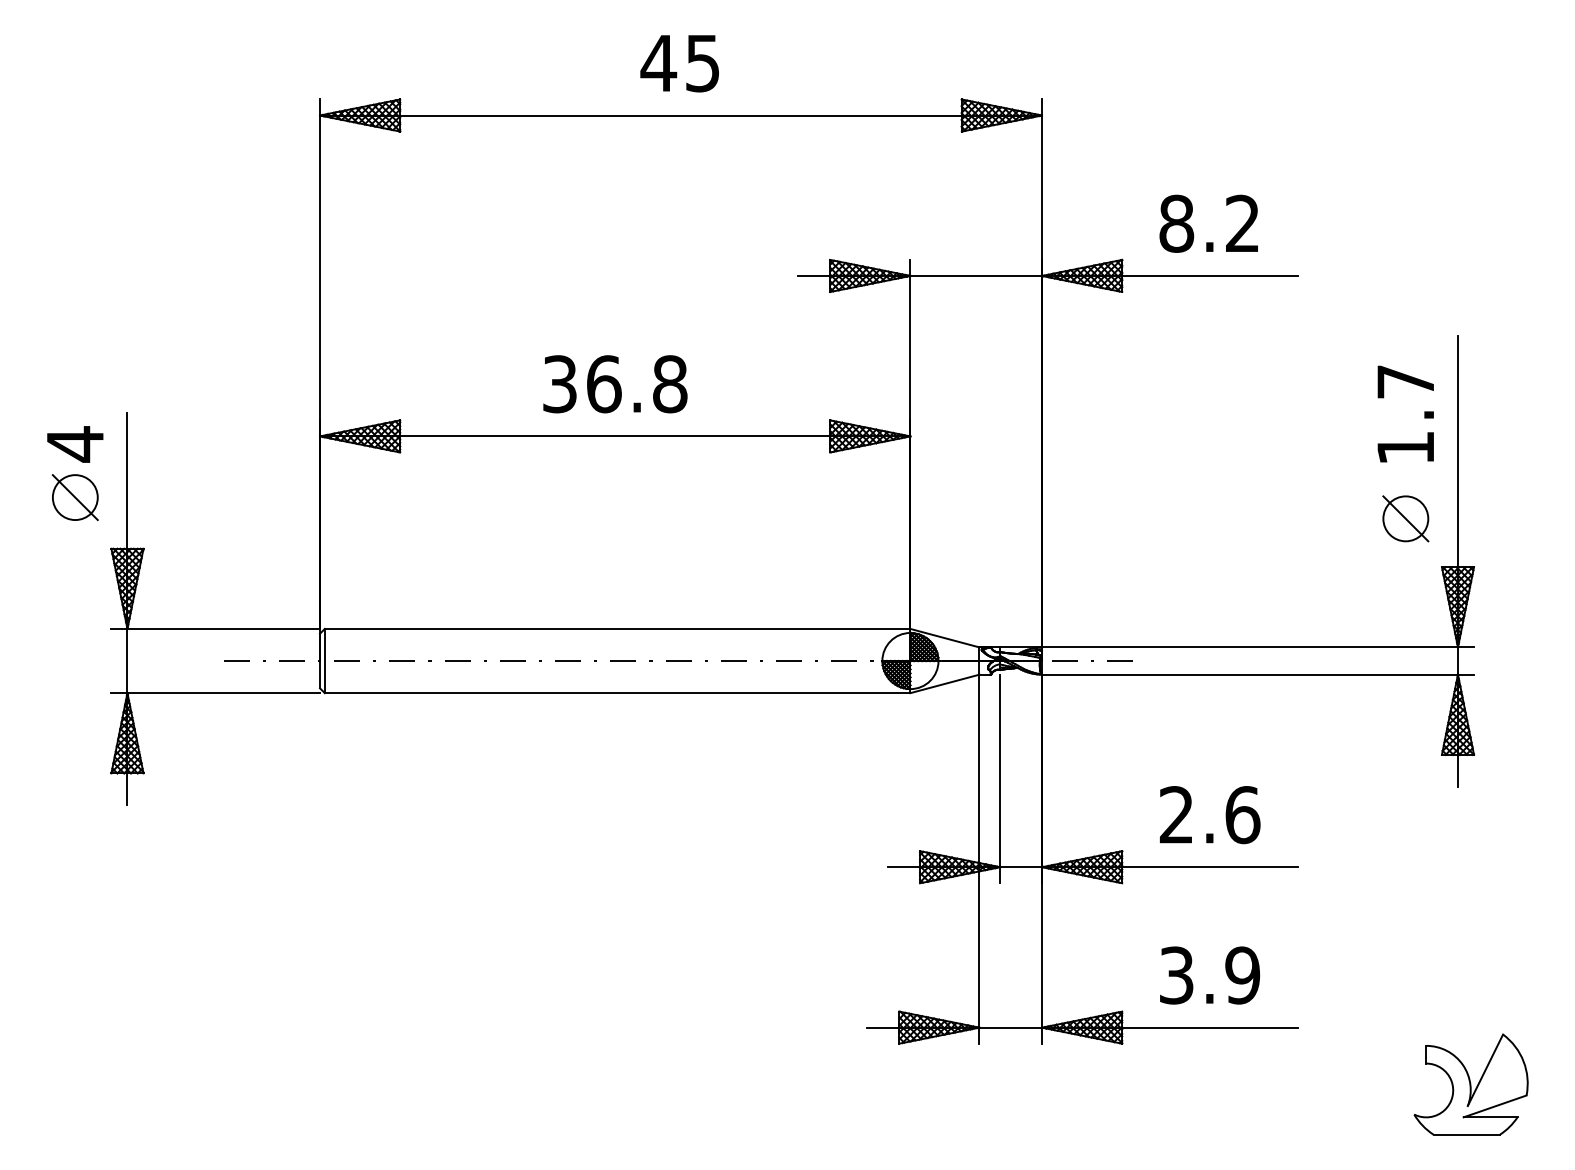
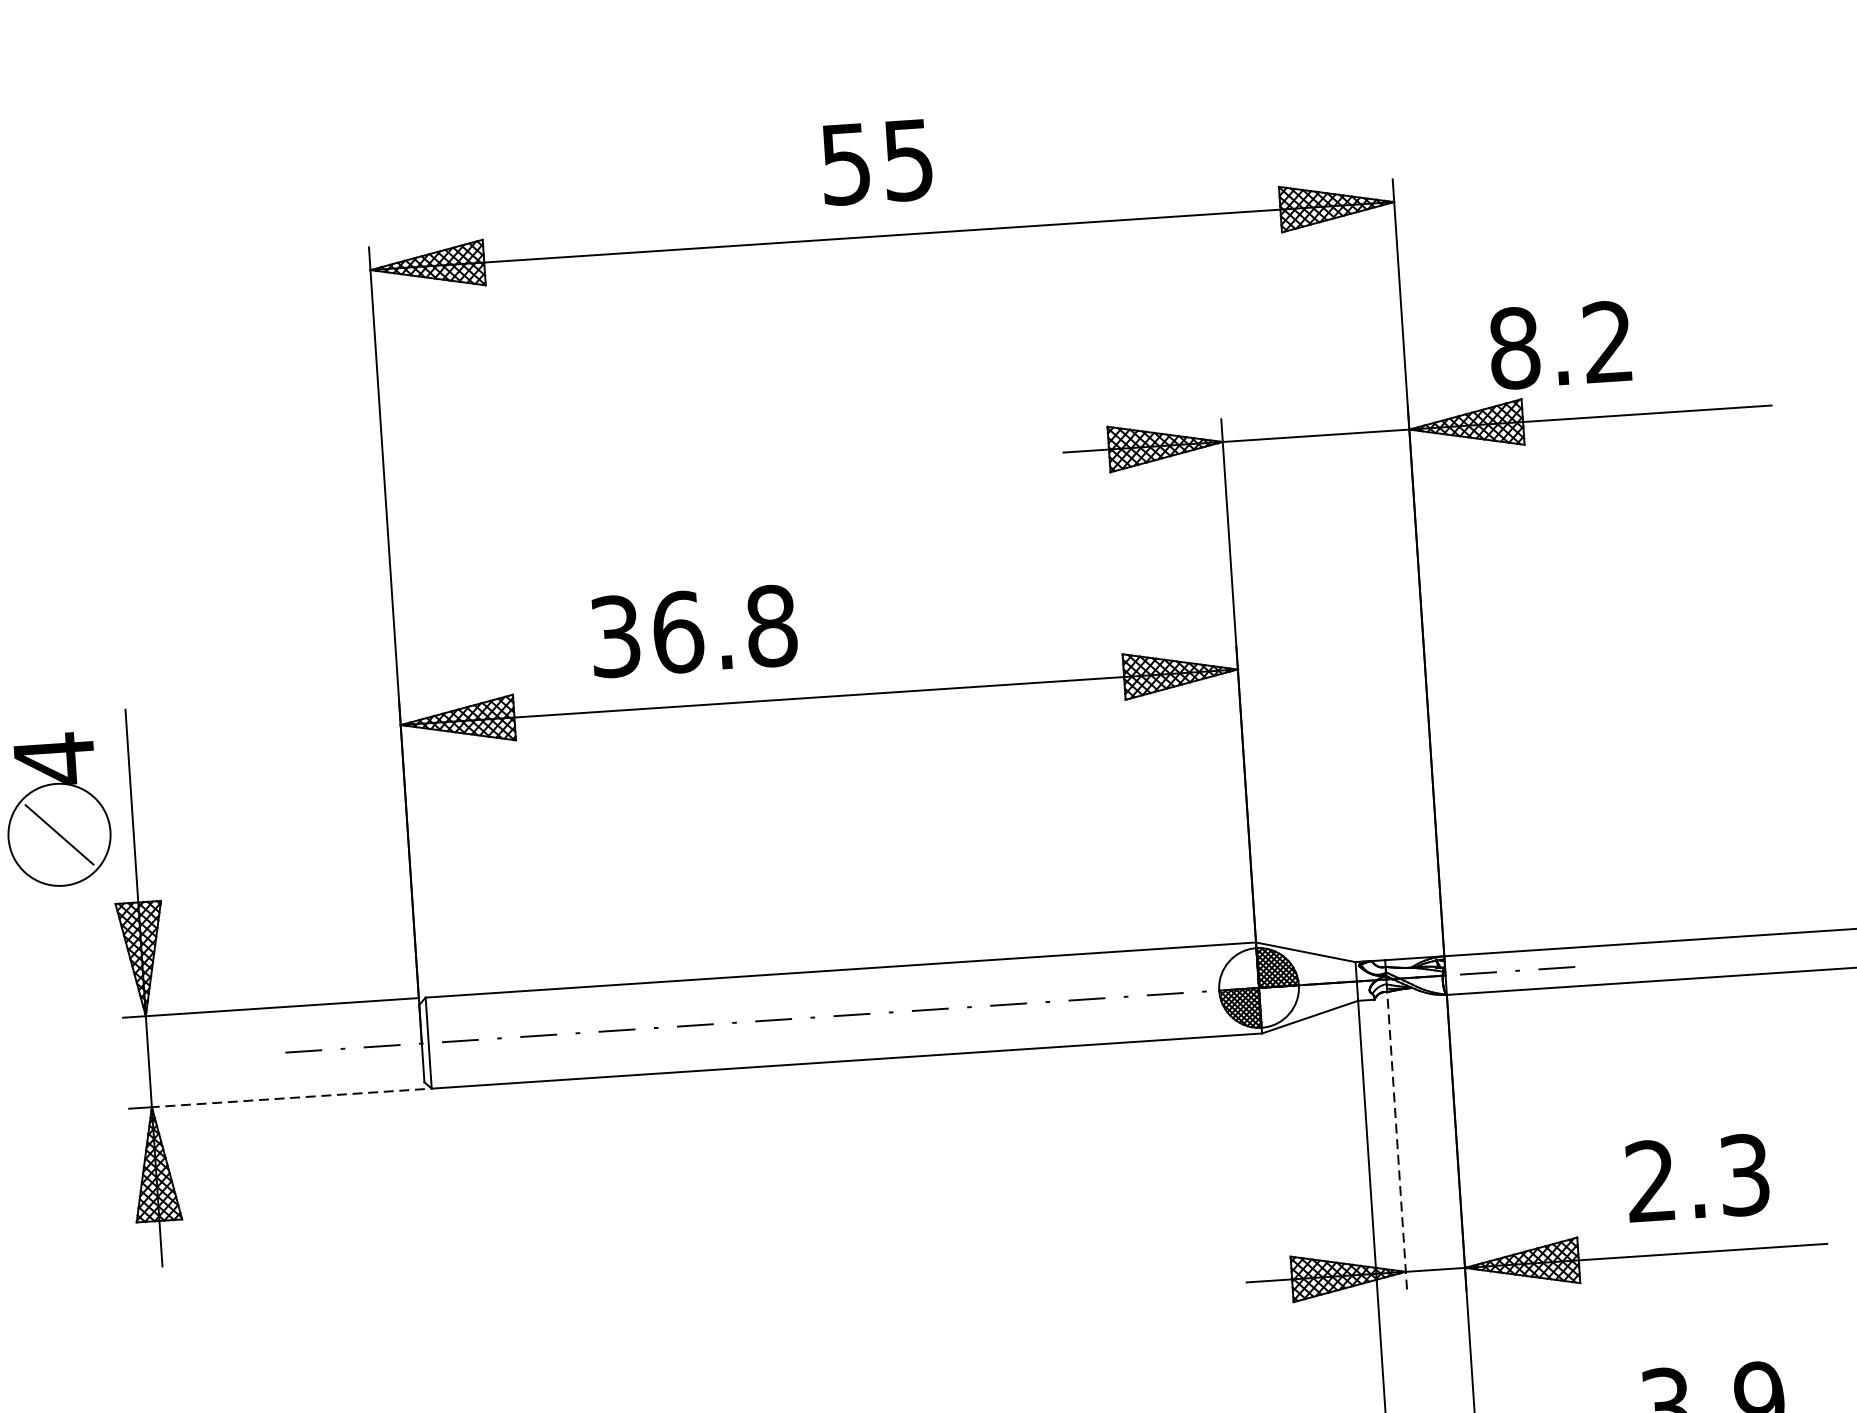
text: (658, 63) -> (845, 164), 45 -> 55
text: (1208, 223) -> (1559, 344), moved
text: (615, 384) -> (694, 631), moved
circle: (74, 497) -> (58, 834), size x1.6
line: (223, 693) -> (288, 1098), solid -> dashed
line: (1000, 779) -> (1397, 1147), solid -> dashed
text: (1242, 815) -> (1744, 1175), 2.6 -> 2.3

